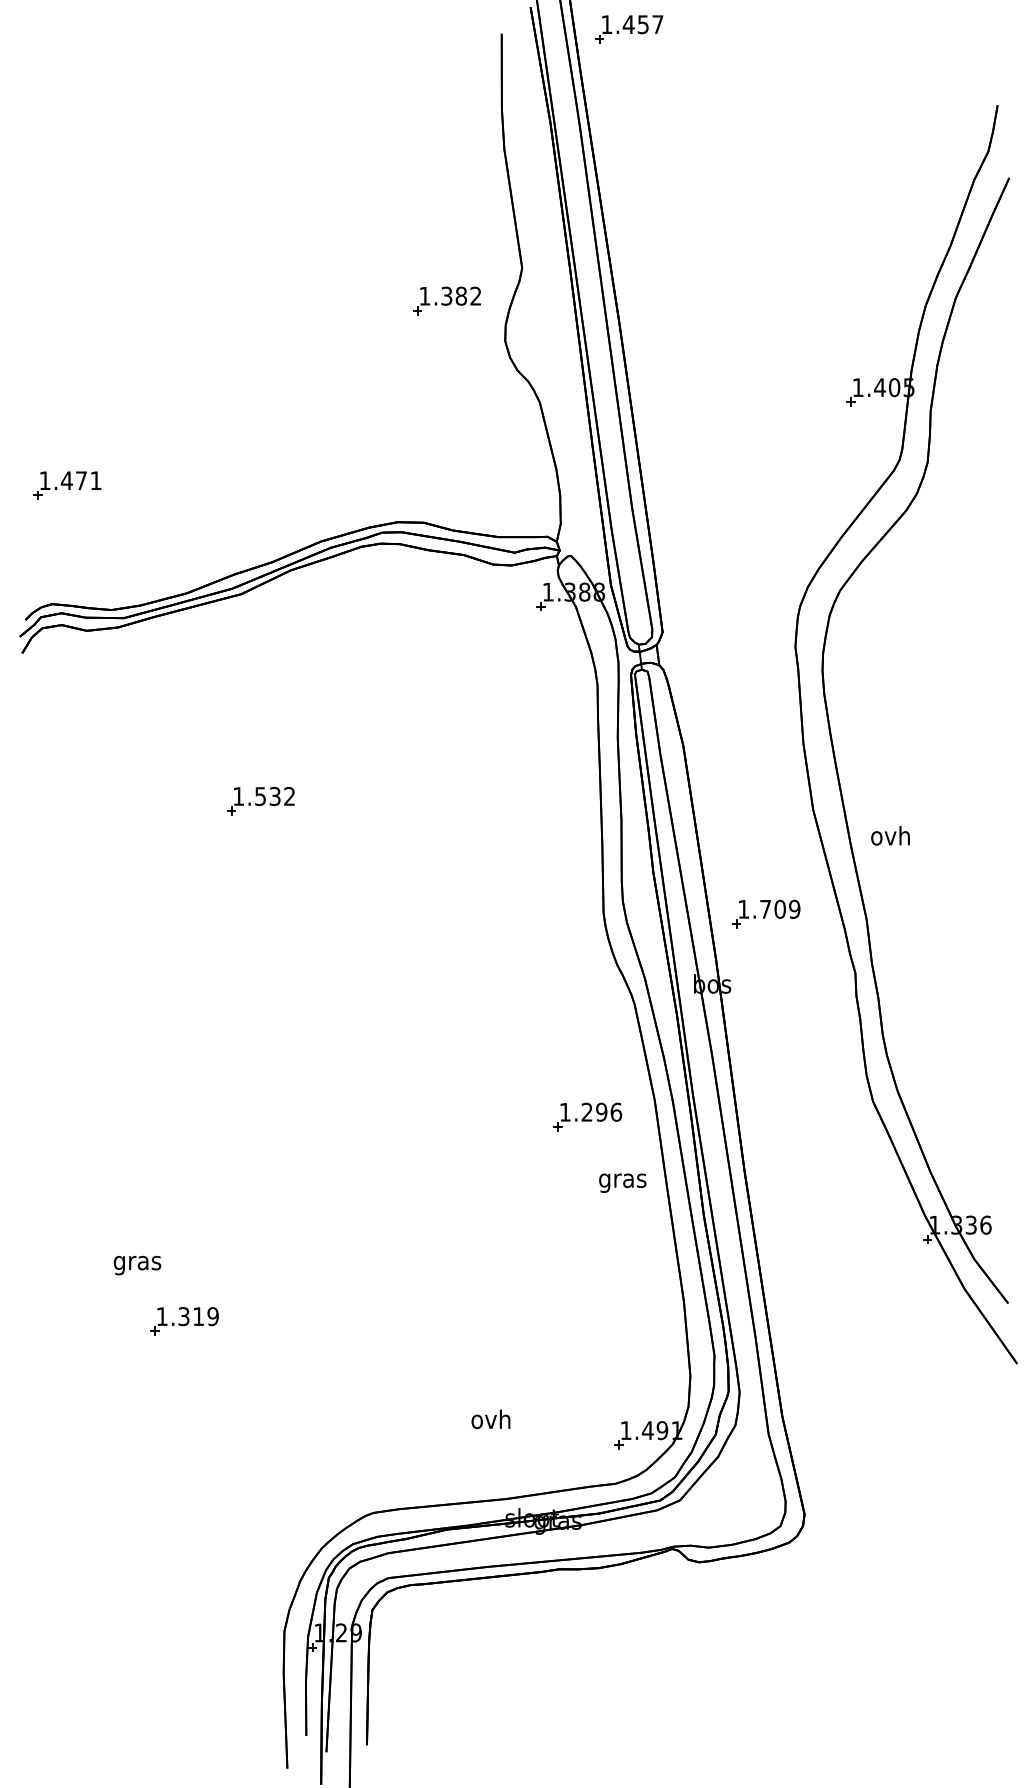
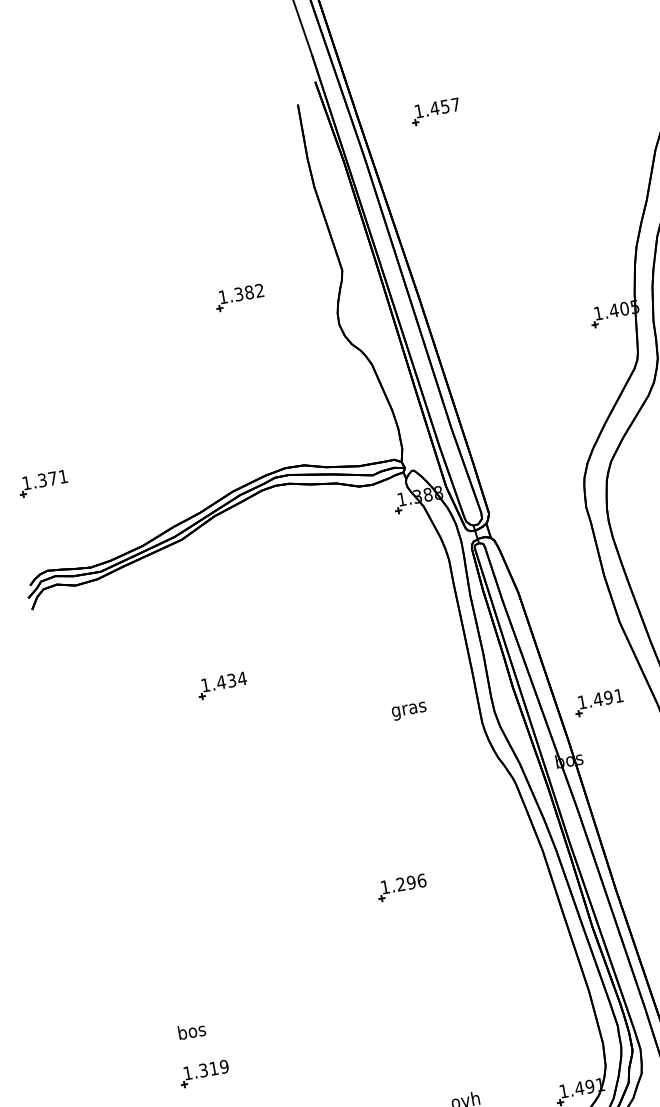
part: (629, 29) -> (435, 111), moved
part: (446, 300) -> (239, 297), moved
text: (66, 480) -> (42, 480), 1.471 -> 1.371
text: (274, 796) -> (231, 680), 1.532 -> 1.434
text: (779, 908) -> (607, 697), 1.709 -> 1.491
part: (587, 1116) -> (401, 887), moved
text: (622, 1182) -> (409, 710), moved
text: (137, 1262) -> (191, 1032), gras -> bos
part: (184, 1321) -> (204, 1073), moved

